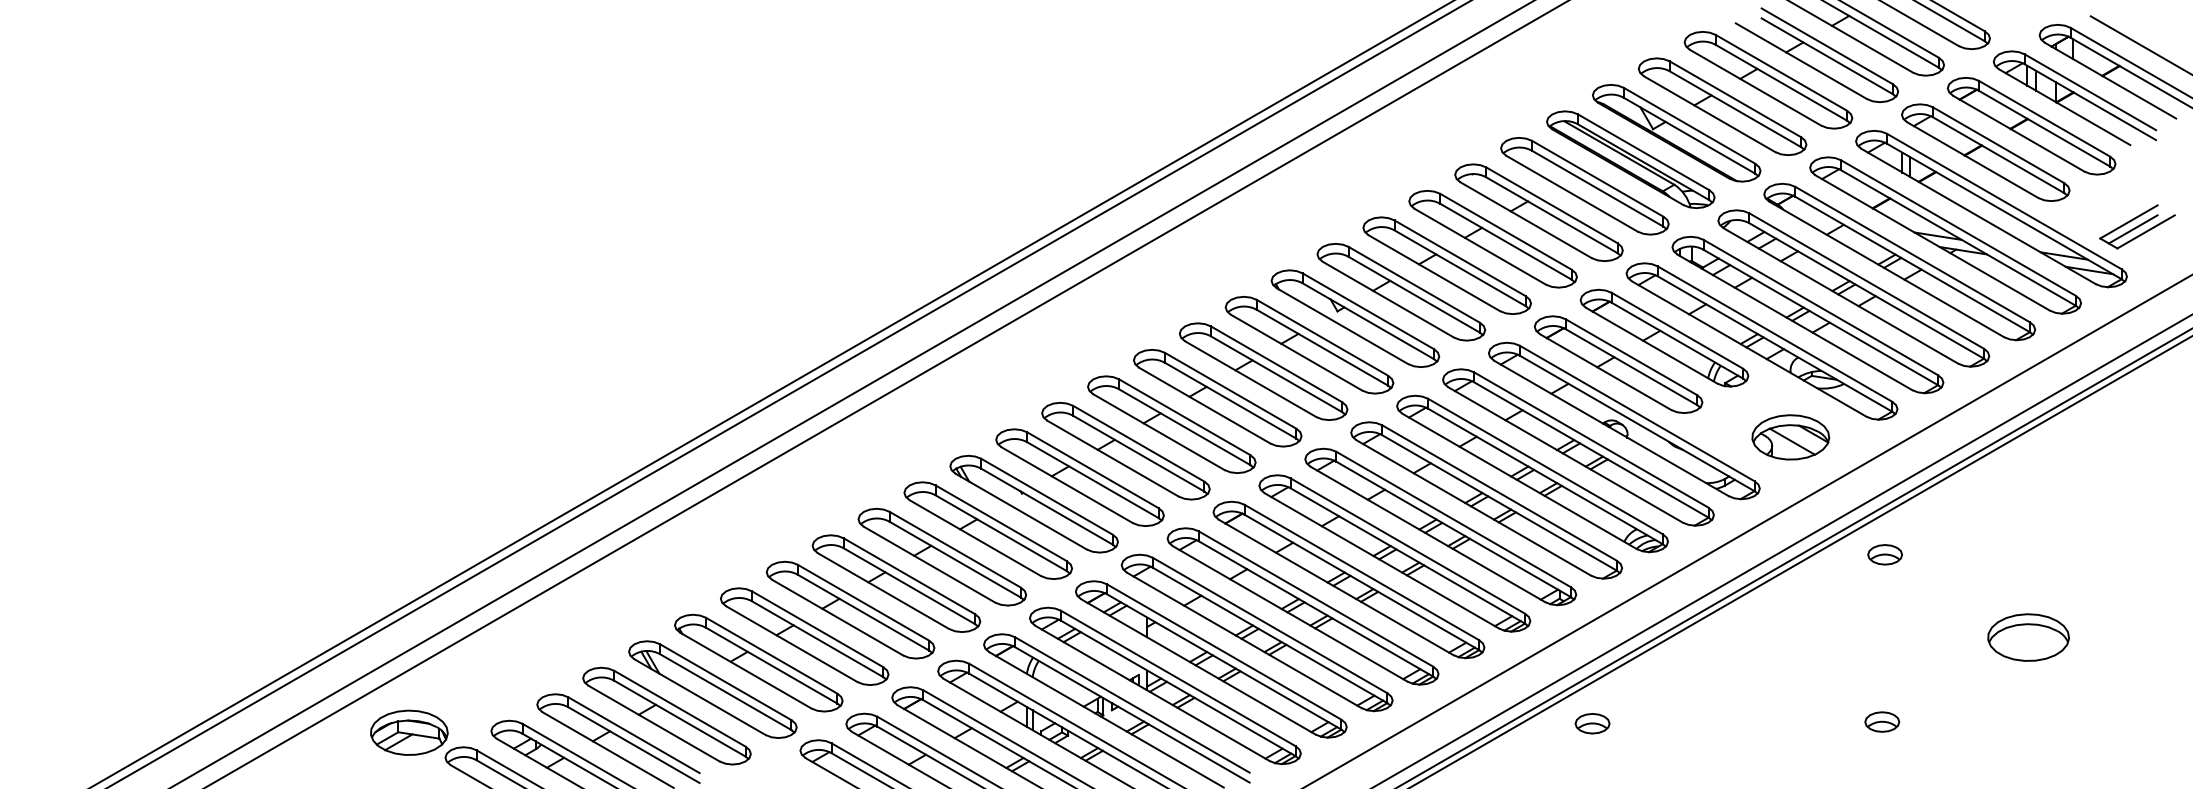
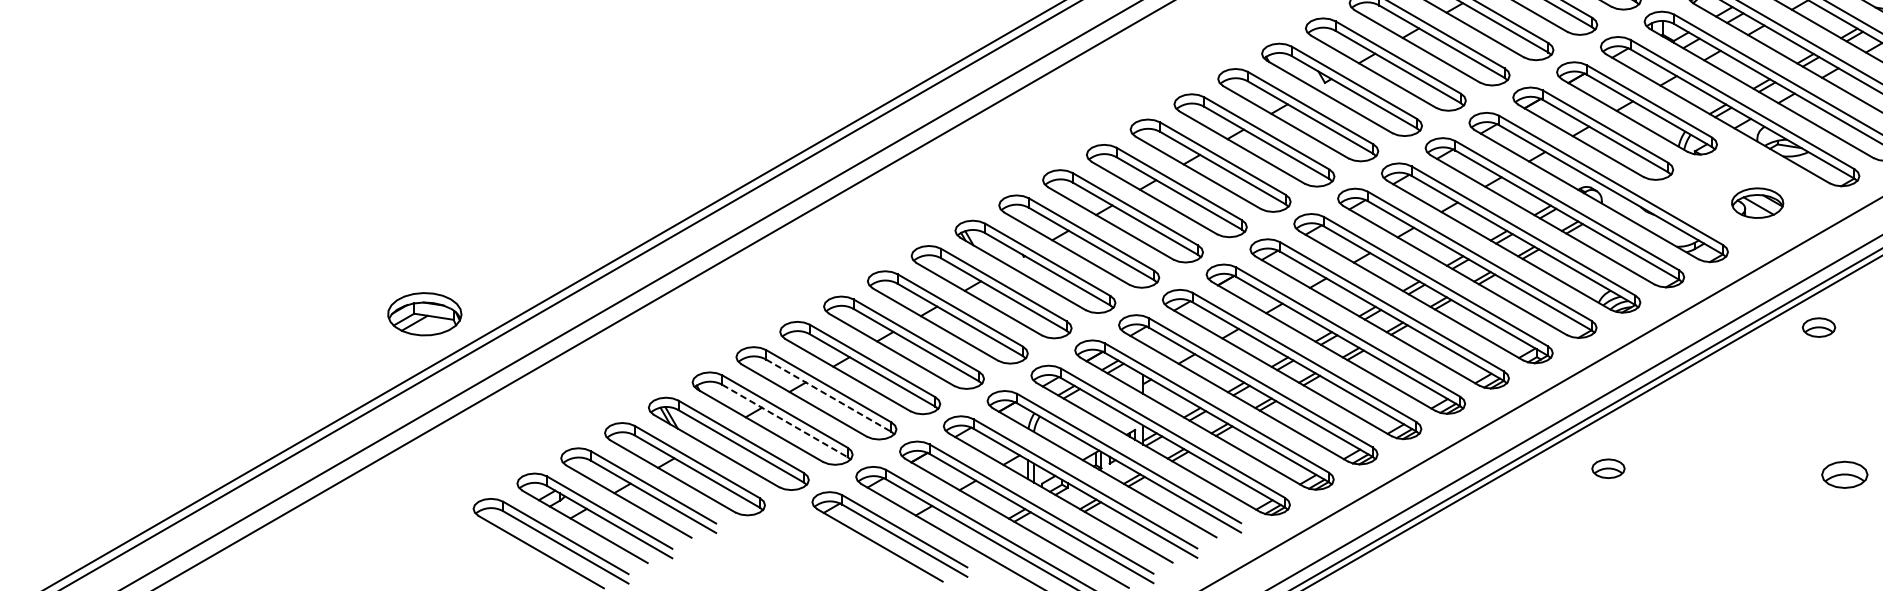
part: (1790, 437) -> (1757, 203), size x0.7
part: (1884, 554) -> (1818, 327), moved
line: (817, 639) -> (828, 396), solid -> dashed
line: (771, 665) -> (784, 420), solid -> dashed
part: (1882, 721) -> (1845, 474), size x1.4
part: (1592, 723) -> (1608, 468), moved
part: (409, 732) -> (424, 313), moved

